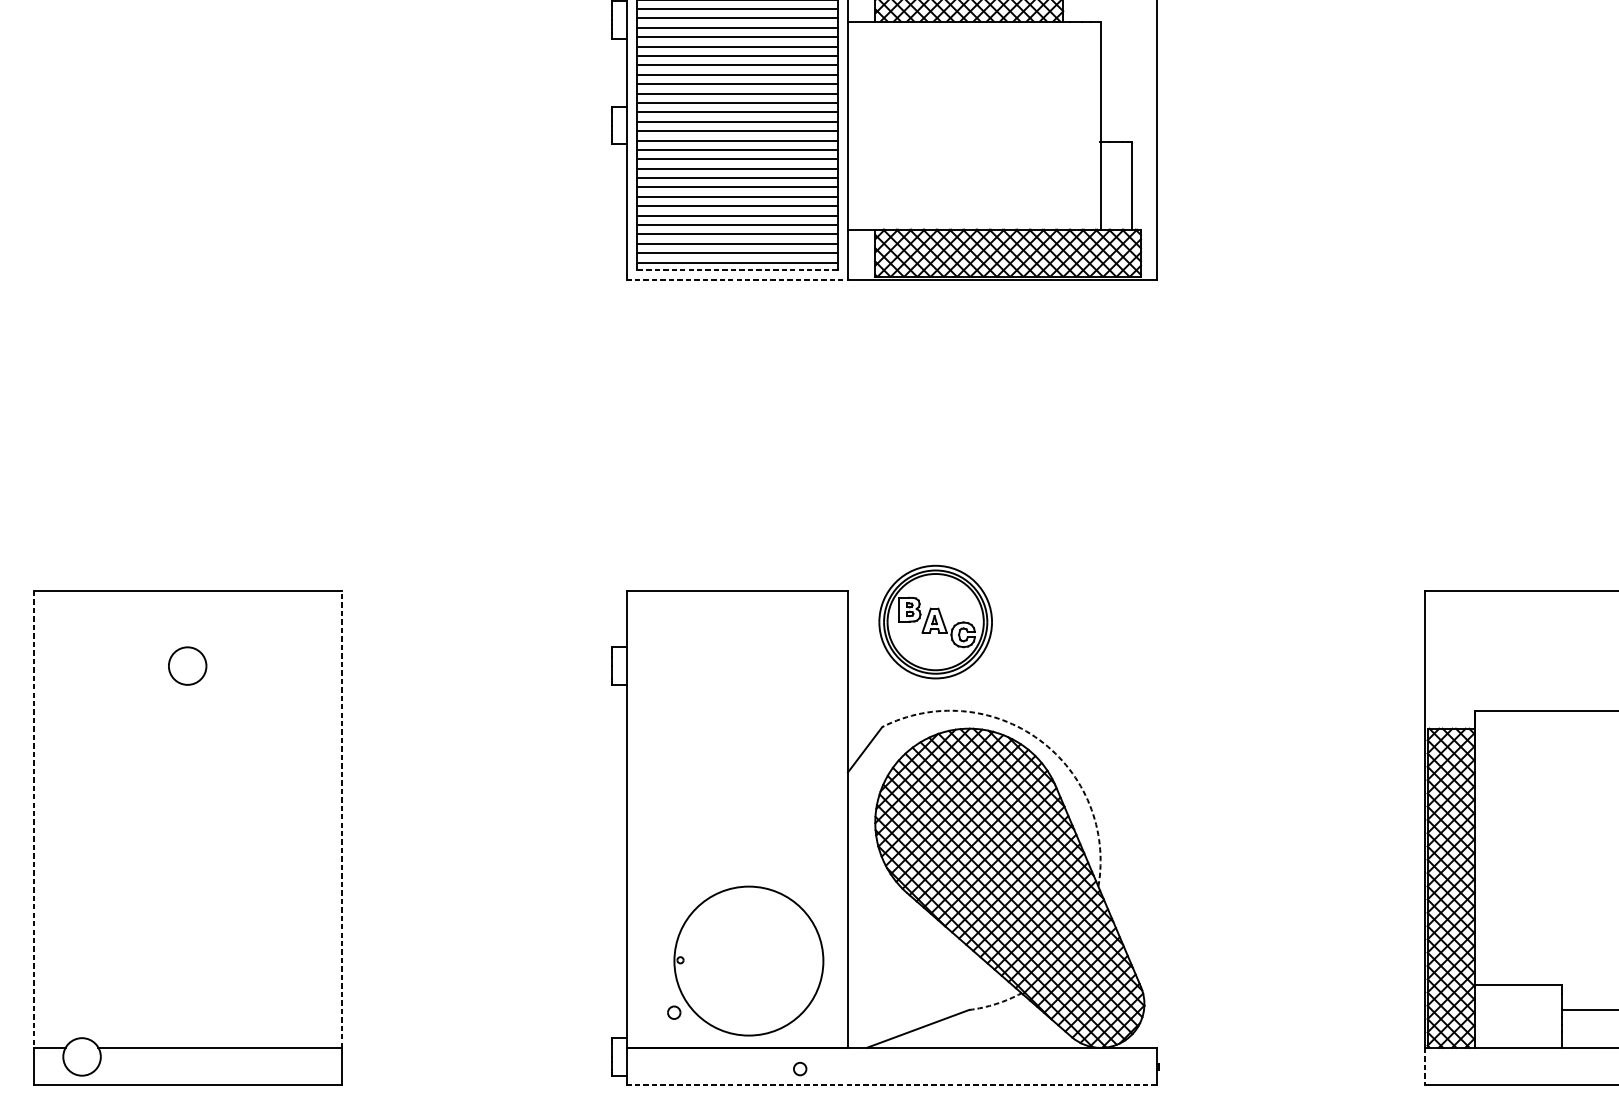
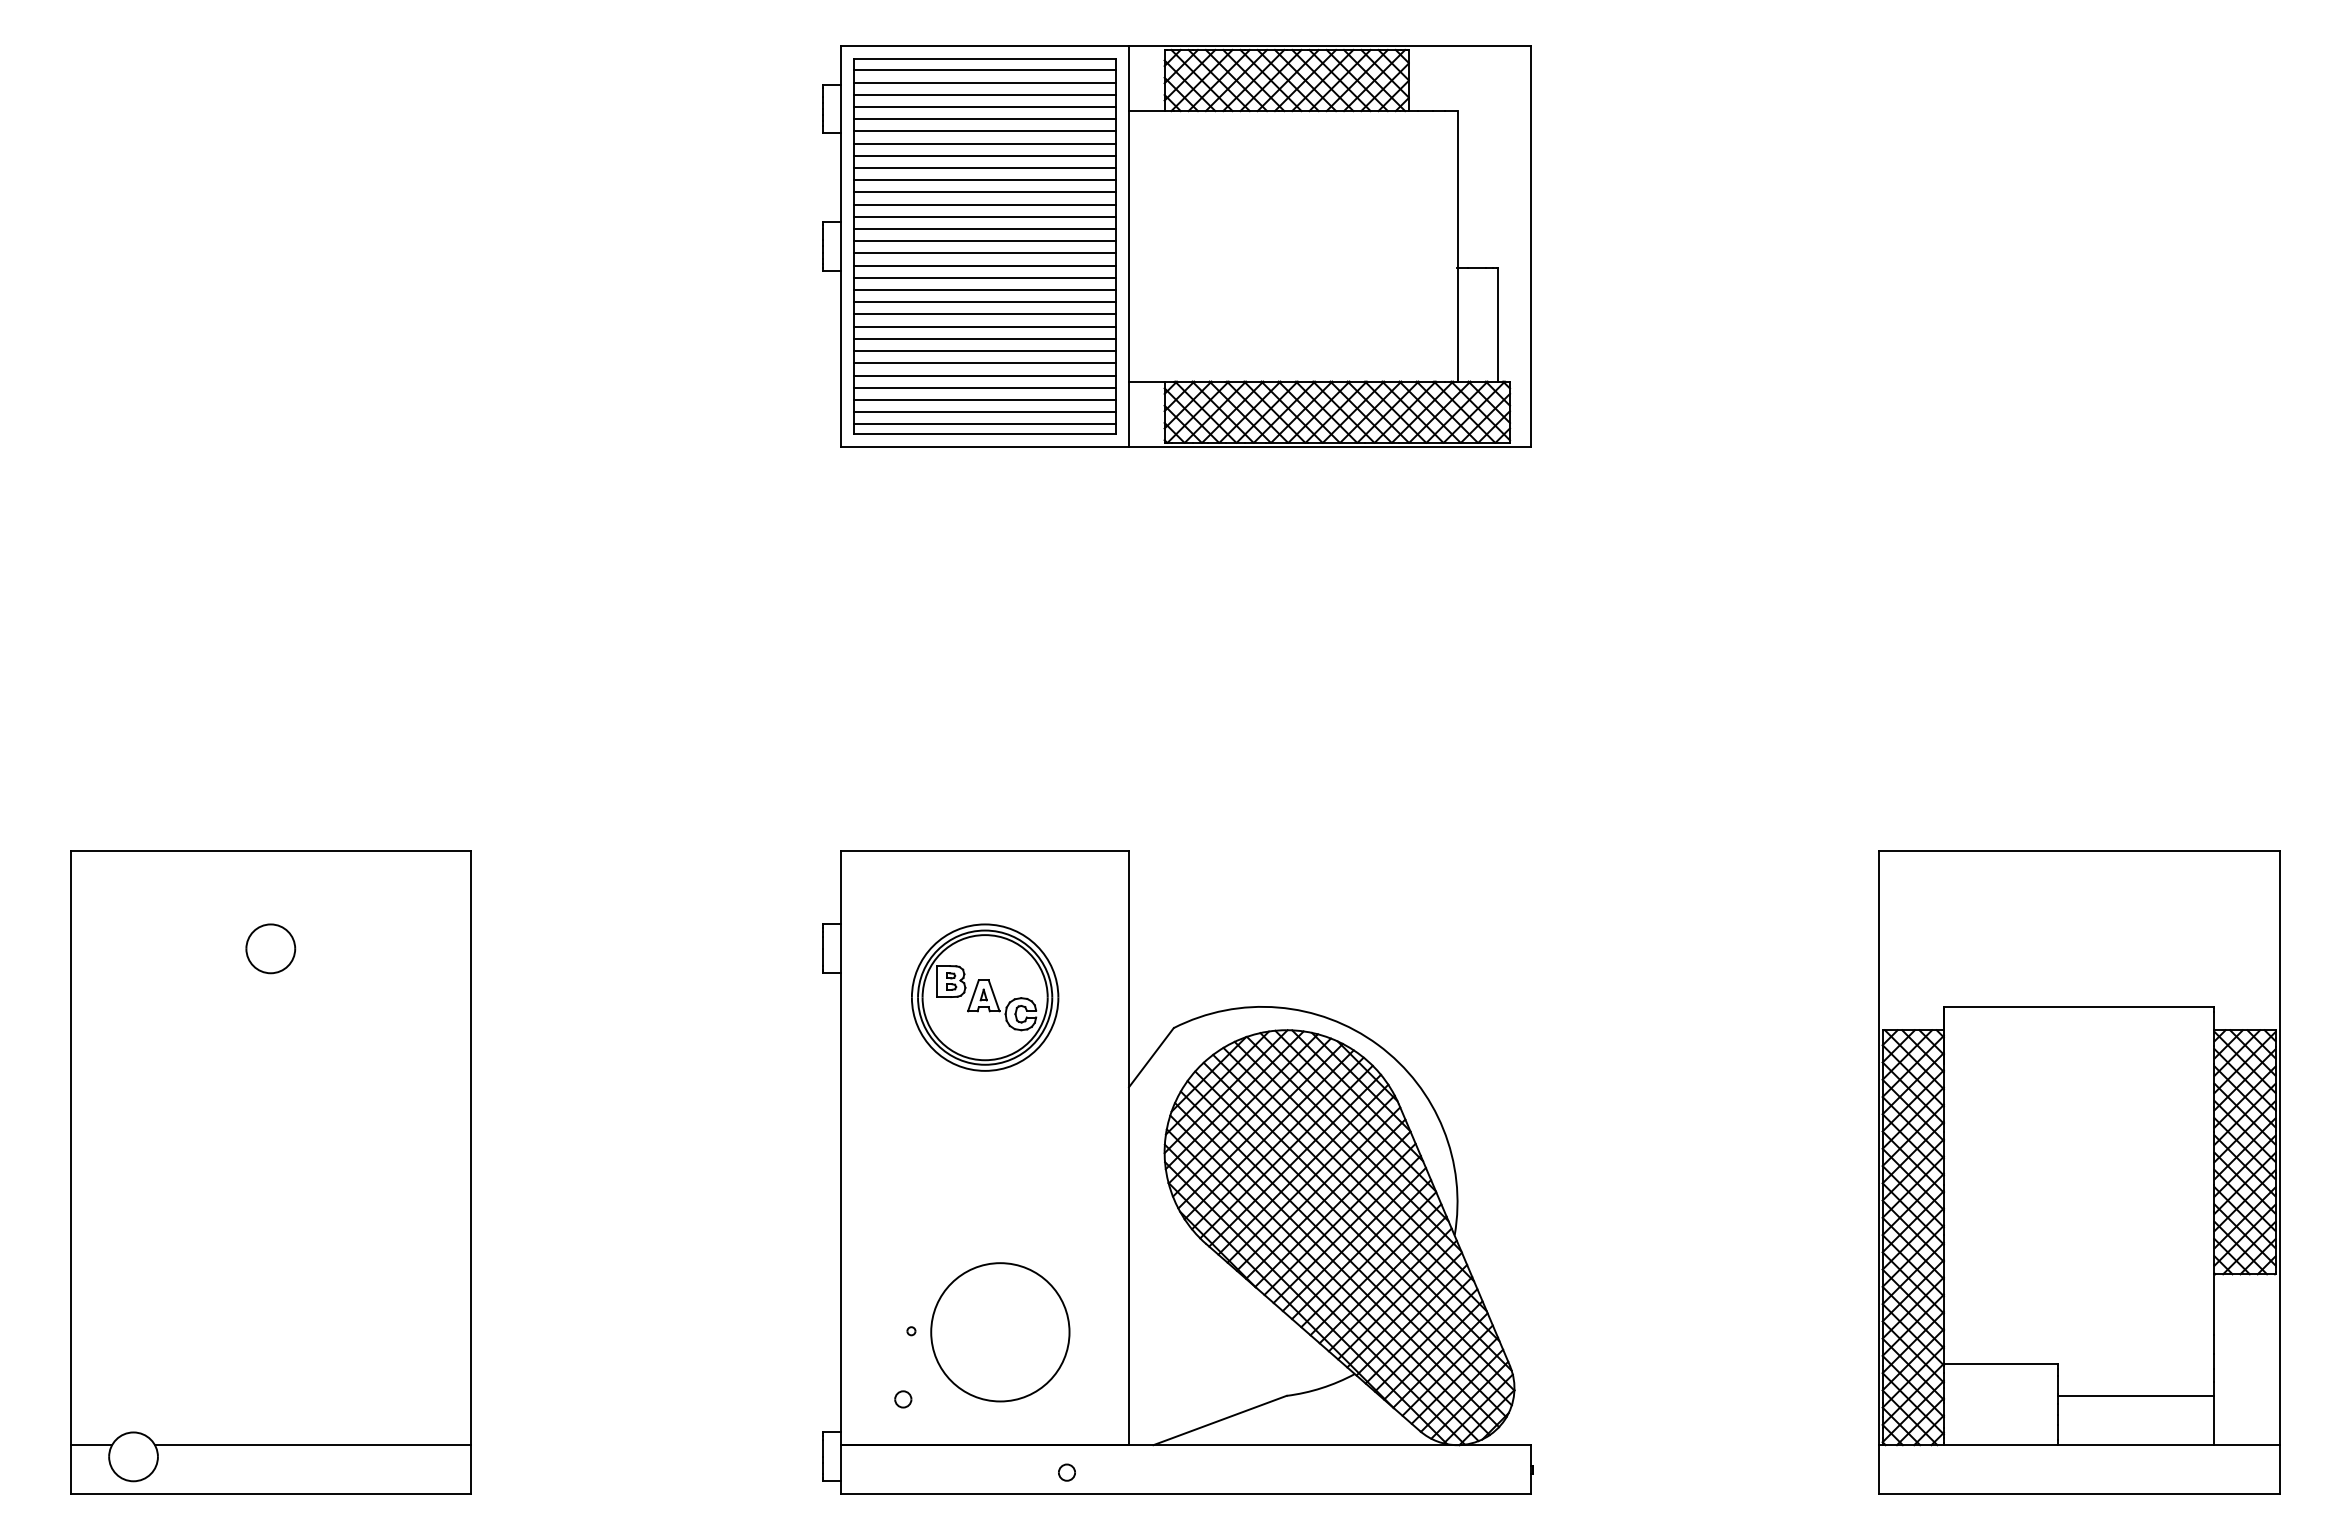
line: (737, 269) -> (985, 433), dashed -> solid
line: (737, 279) -> (985, 446), dashed -> solid
part: (935, 621) -> (985, 997), moved
arc: (1039, 739) -> (1378, 1044), dashed -> solid
line: (33, 819) -> (70, 1148), dashed -> solid
line: (342, 819) -> (471, 1148), dashed -> solid
circle: (749, 961) -> (1000, 1332), size x0.71
arc: (995, 1004) -> (1321, 1388), dashed -> solid
line: (1424, 1067) -> (1878, 1470), dashed -> solid
line: (891, 1085) -> (1185, 1493), dashed -> solid

